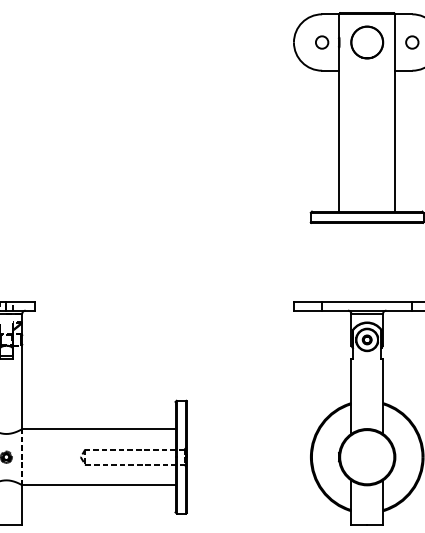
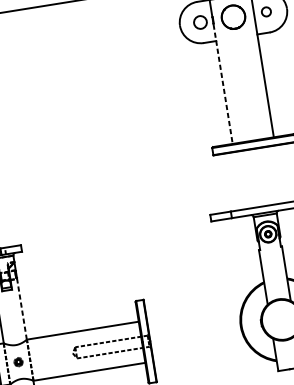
circle: (322, 42) -> (200, 22), size x1.4
line: (339, 129) -> (223, 83), solid -> dashed
line: (22, 387) -> (22, 309), solid -> dashed

